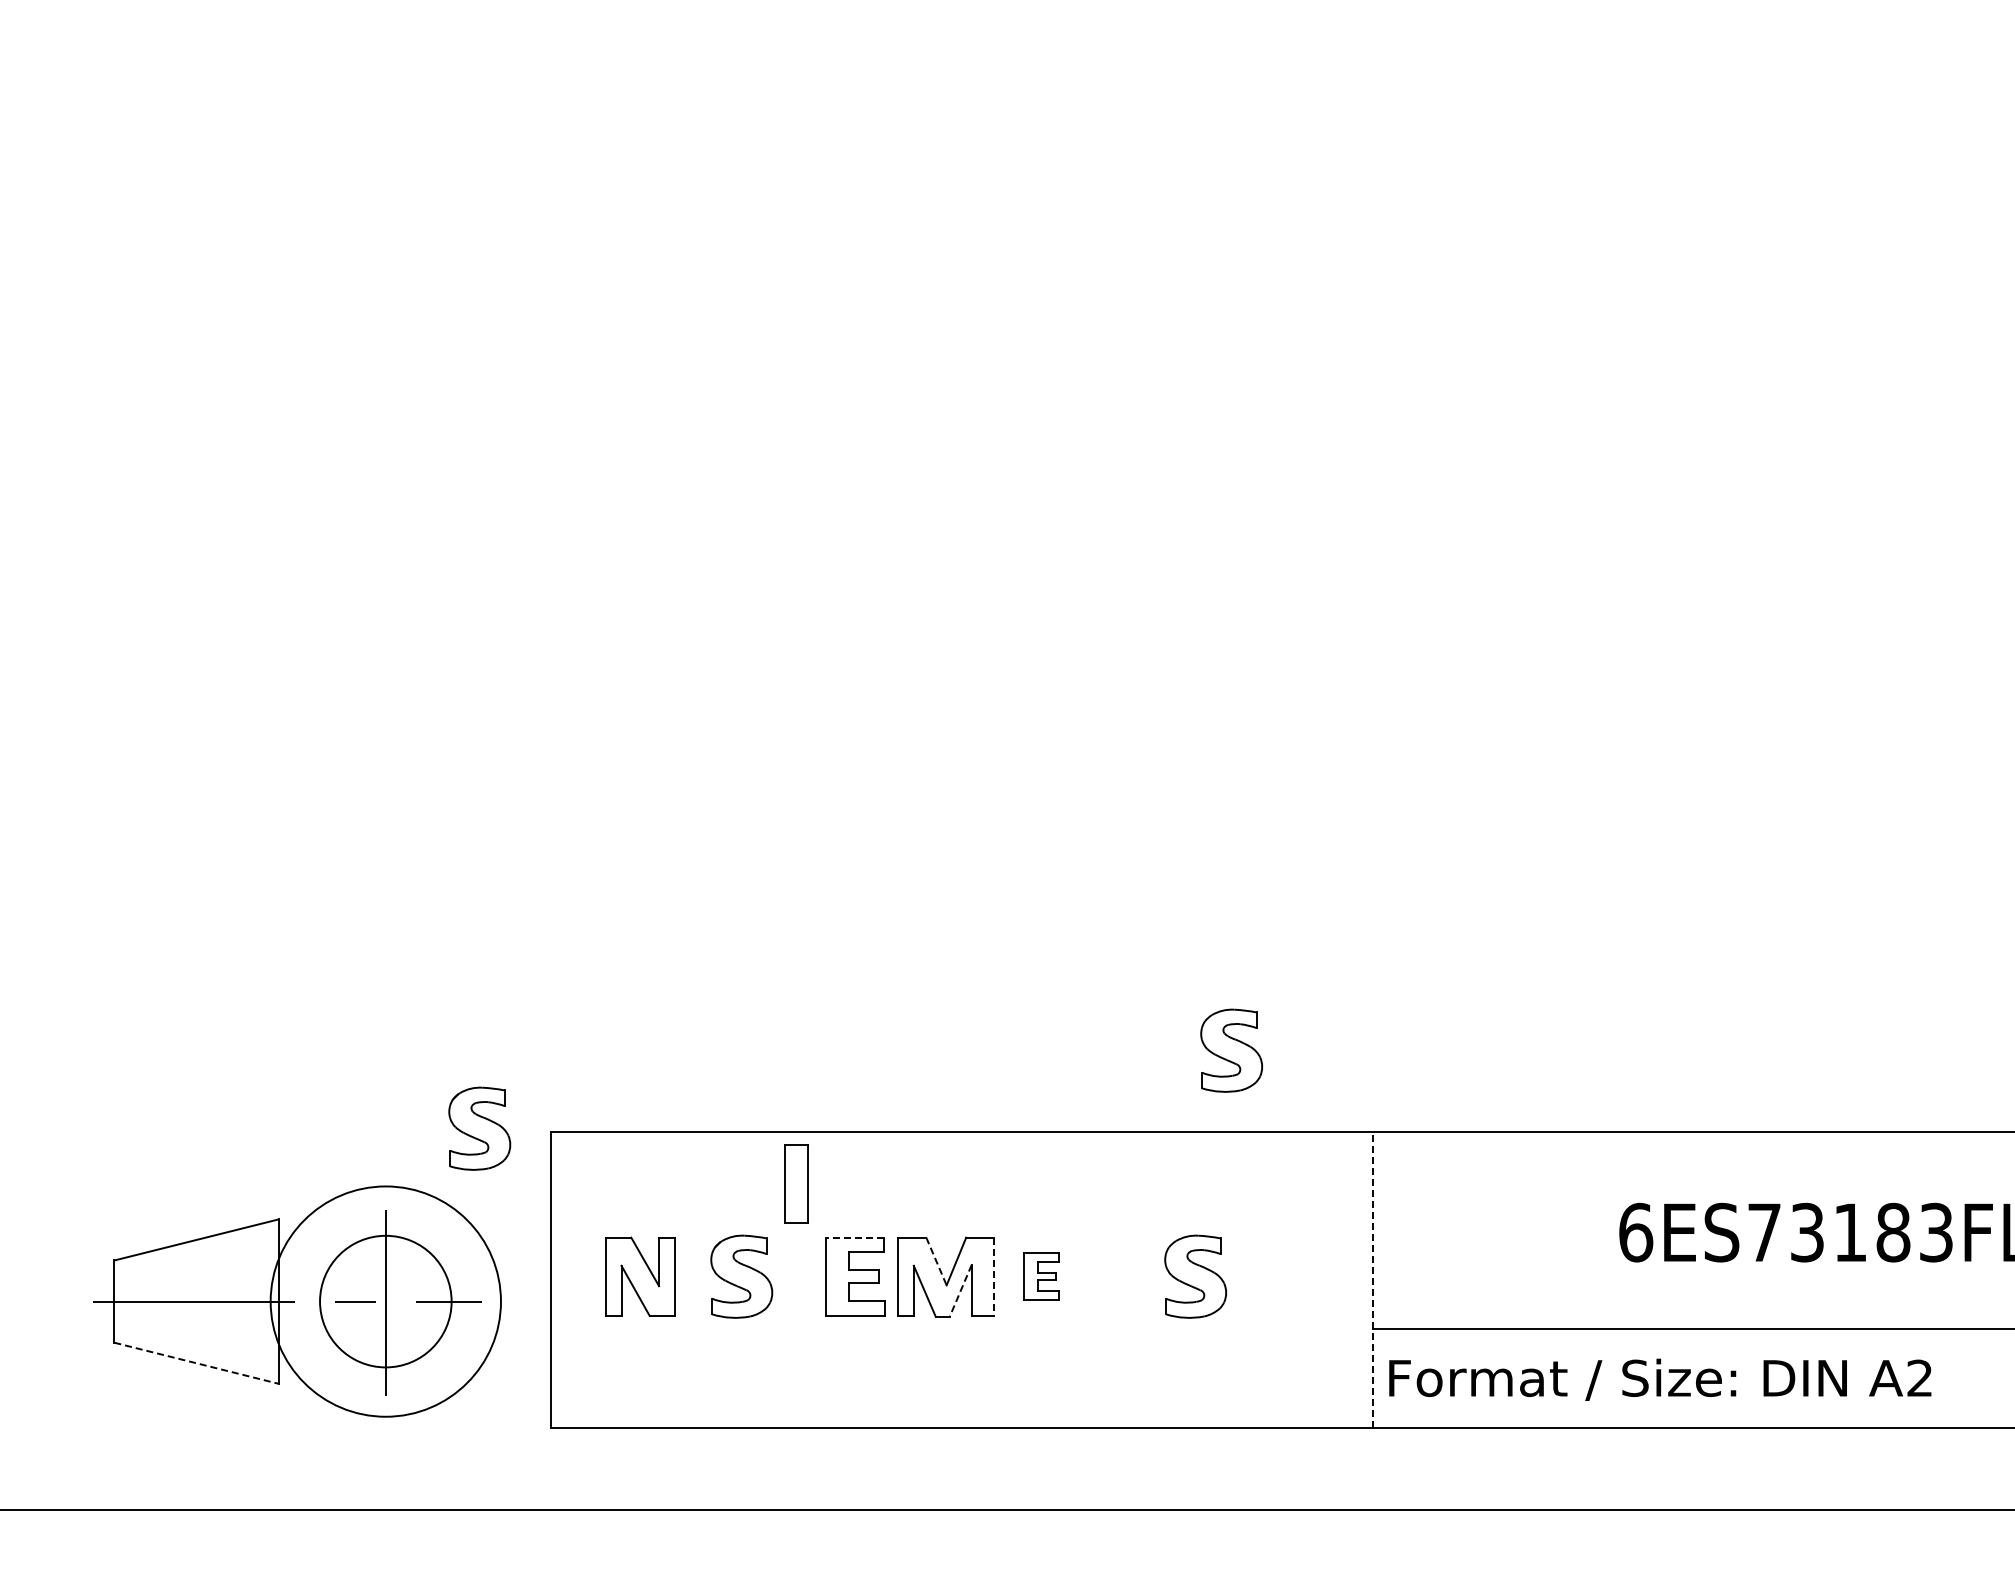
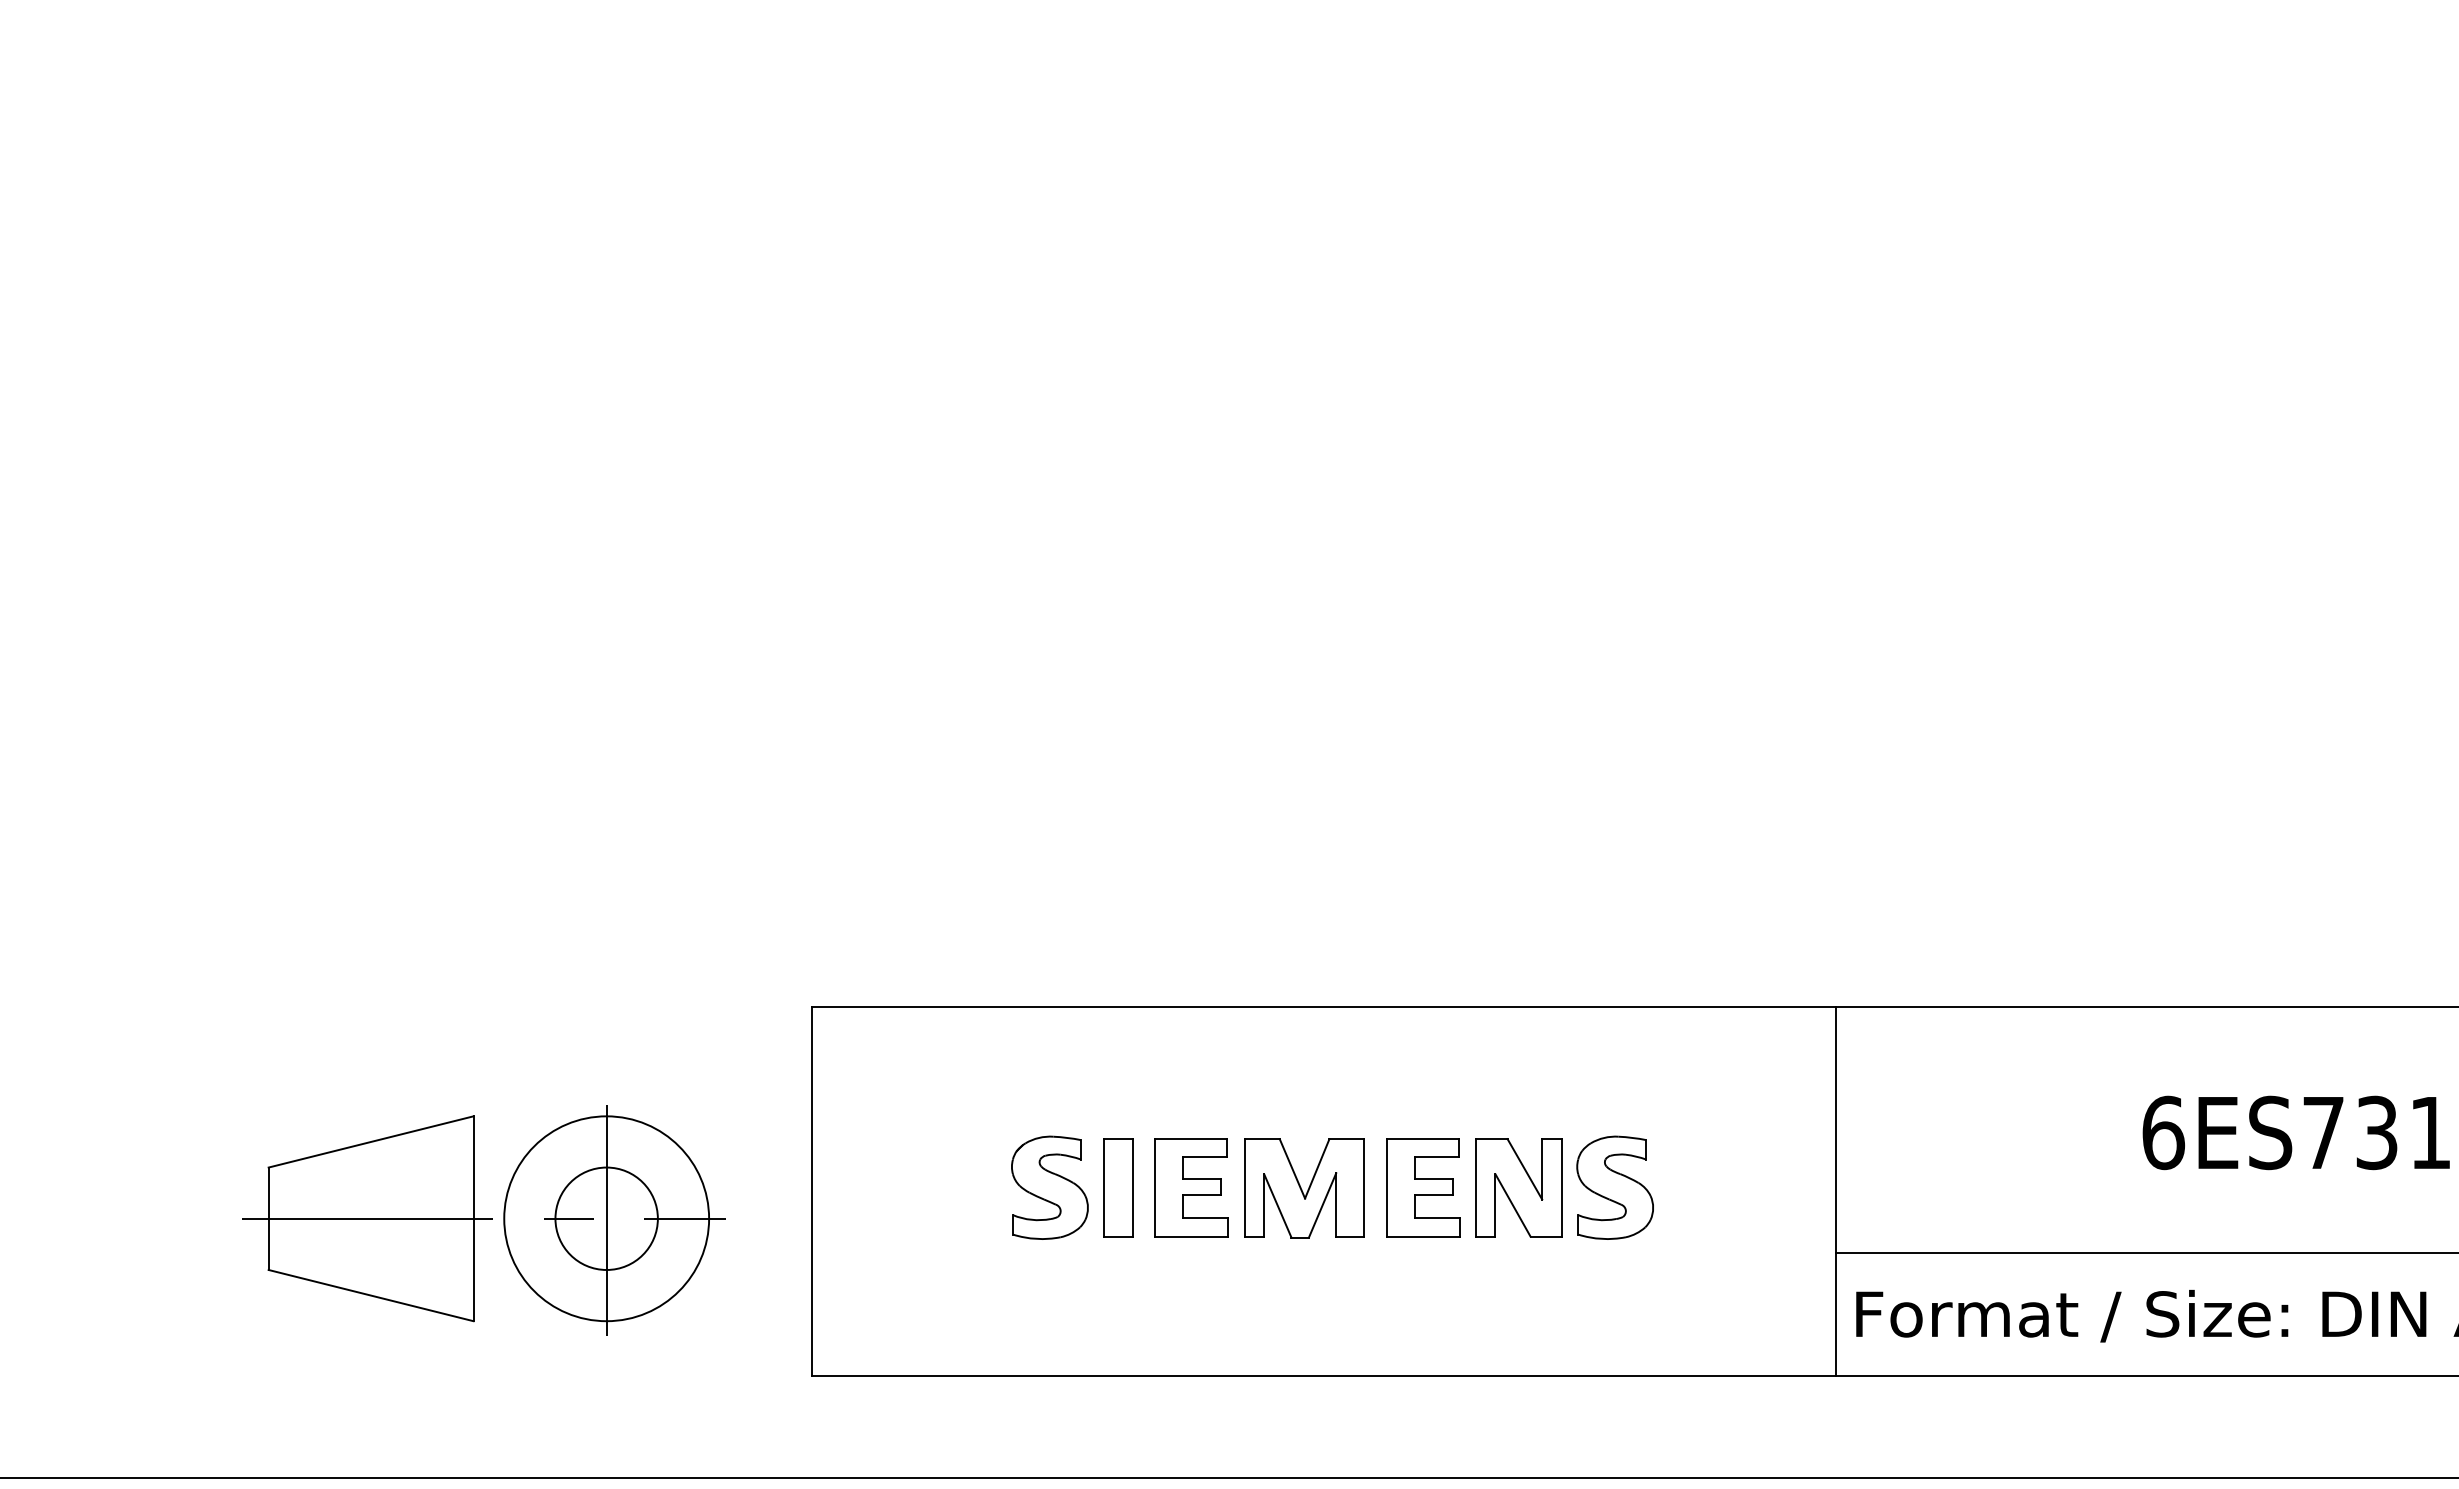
part: (1231, 1050) -> (1659, 906), removed
part: (479, 1128) -> (723, 1003), removed
part: (796, 1183) -> (1118, 1187), moved
line: (855, 1237) -> (1191, 1138), dashed -> solid
line: (936, 1261) -> (1292, 1168), dashed -> solid
part: (640, 1276) -> (1519, 1187), moved
part: (1041, 1276) -> (1423, 1187), size x1.67
line: (994, 1277) -> (1364, 1188), dashed -> solid
line: (1373, 1279) -> (1836, 1191), dashed -> solid
line: (960, 1291) -> (1322, 1206), dashed -> solid
circle: (385, 1301) -> (606, 1218), size x0.62
circle: (385, 1301) -> (606, 1218), size x0.71
line: (196, 1363) -> (370, 1295), dashed -> solid

